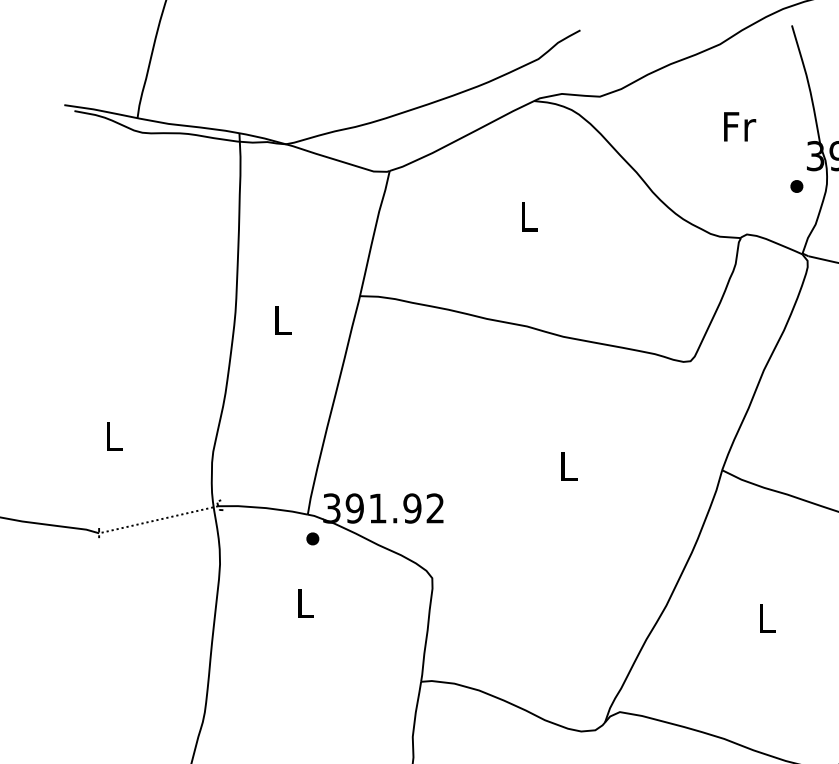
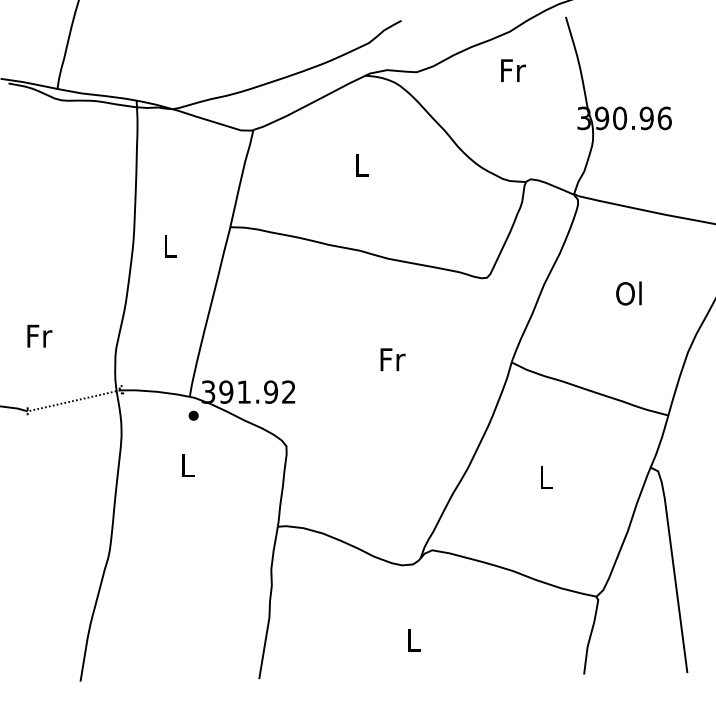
text: (740, 126) -> (513, 70), moved
part: (796, 185) -> (569, 141), removed
text: (114, 435) -> (39, 335), L -> Fr
text: (568, 466) -> (392, 359), L -> Fr

